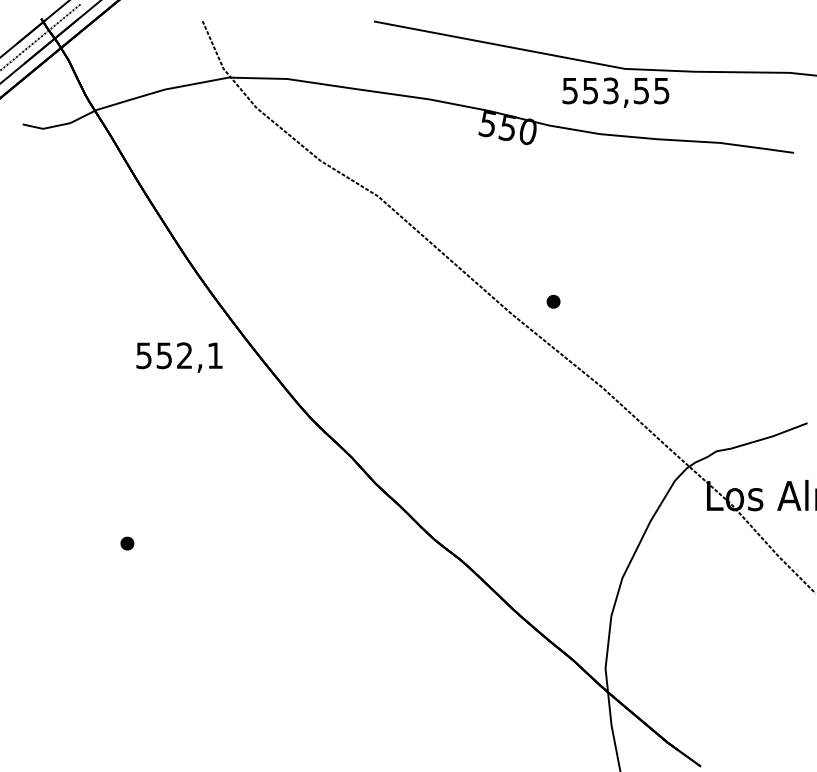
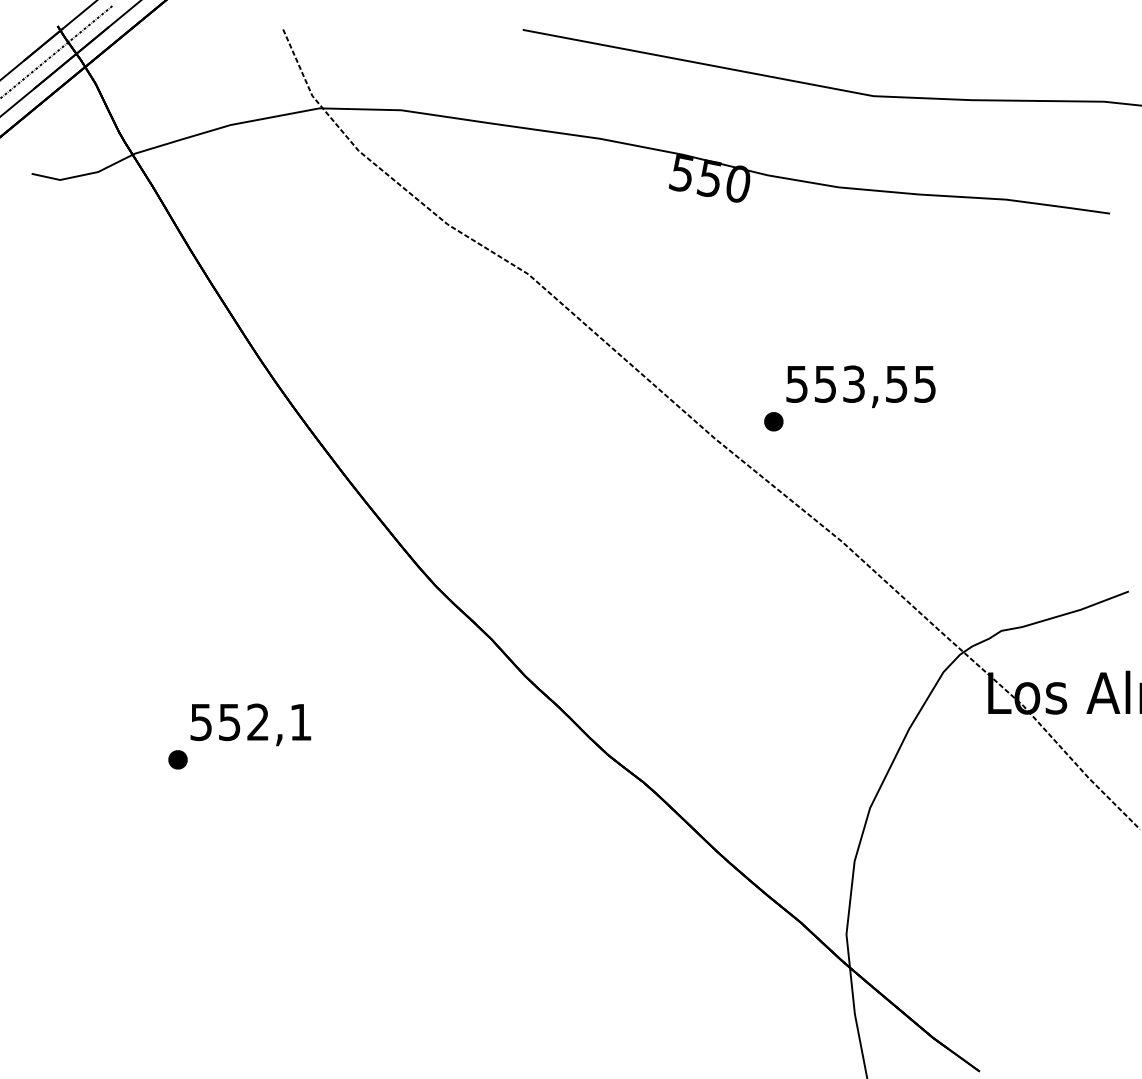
text: (615, 92) -> (860, 386), moved
text: (179, 357) -> (250, 724), moved

